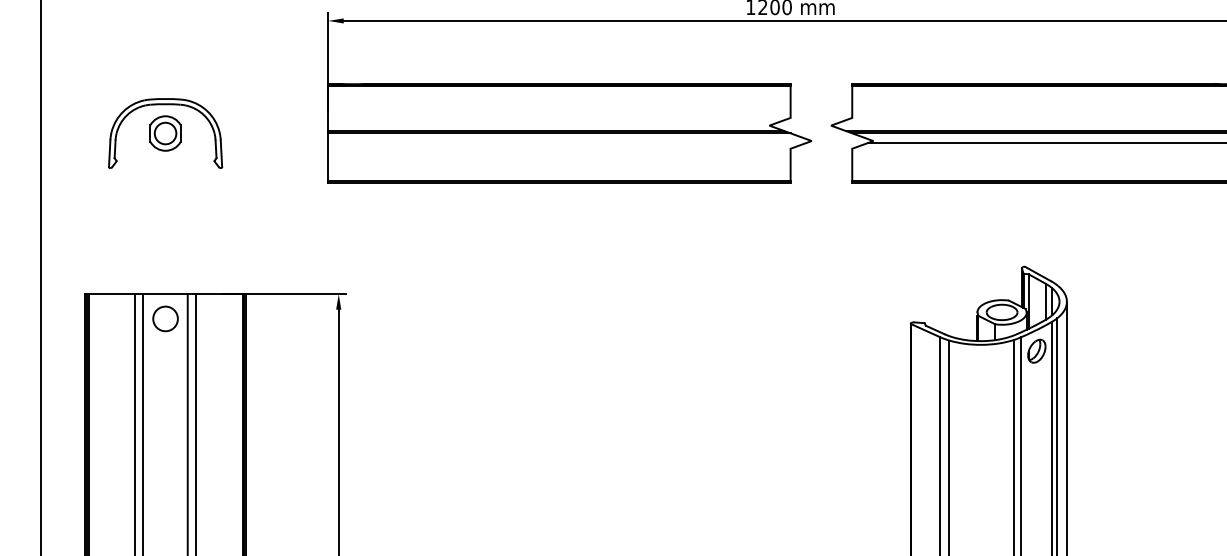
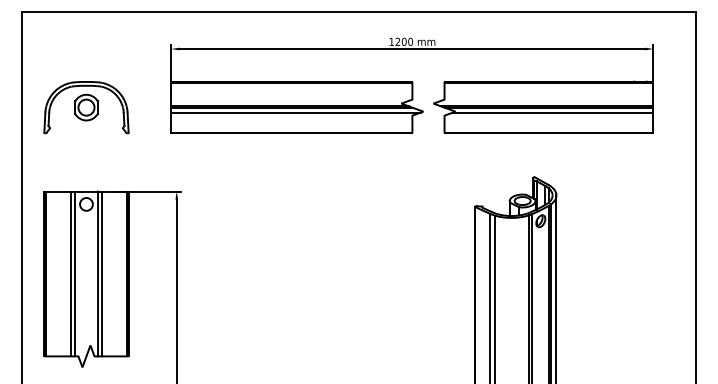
part: (165, 133) -> (86, 107), size x1.43
line: (566, 142) -> (295, 112), added

